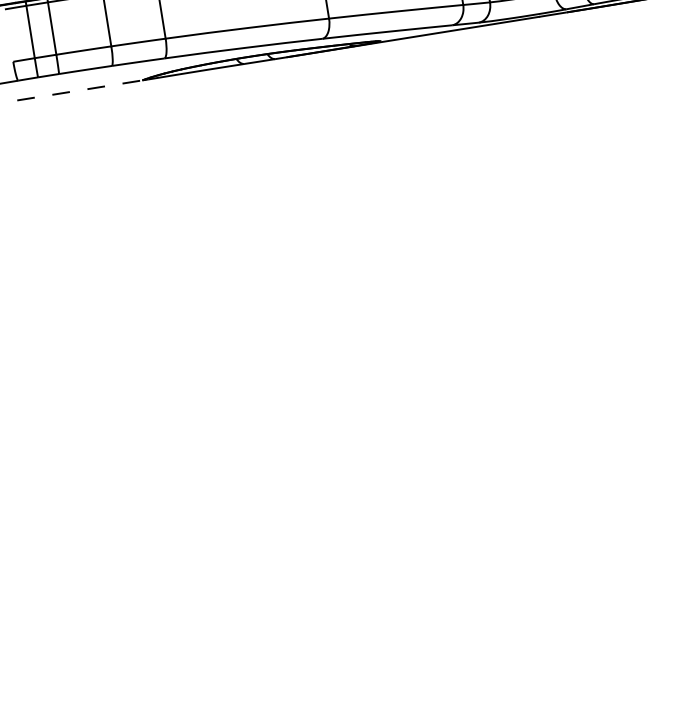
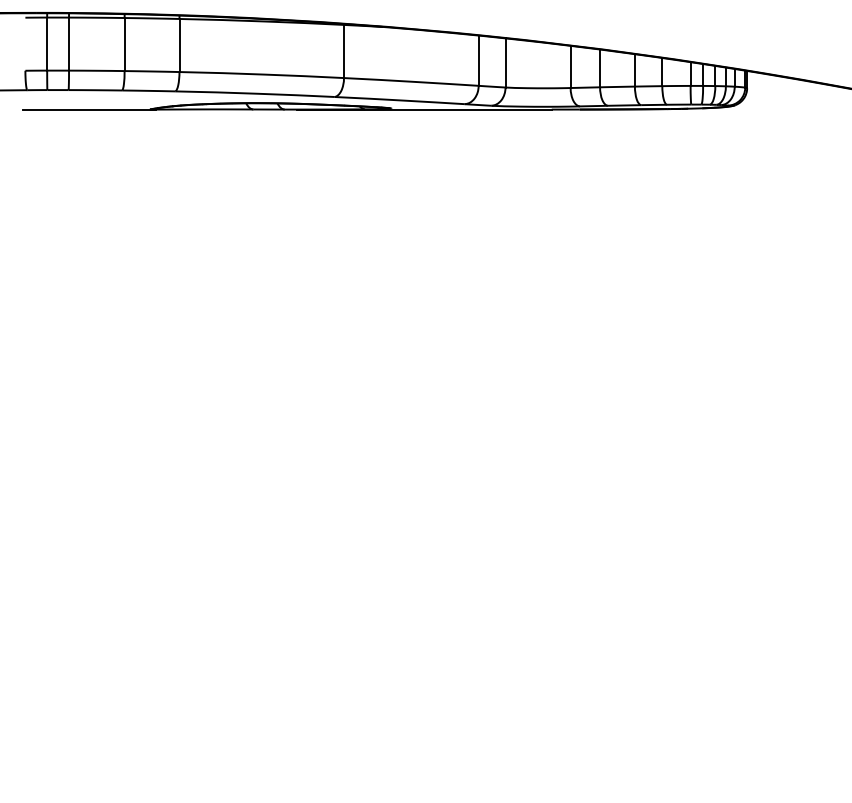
line: (83, 89) -> (90, 109), dashed -> solid

